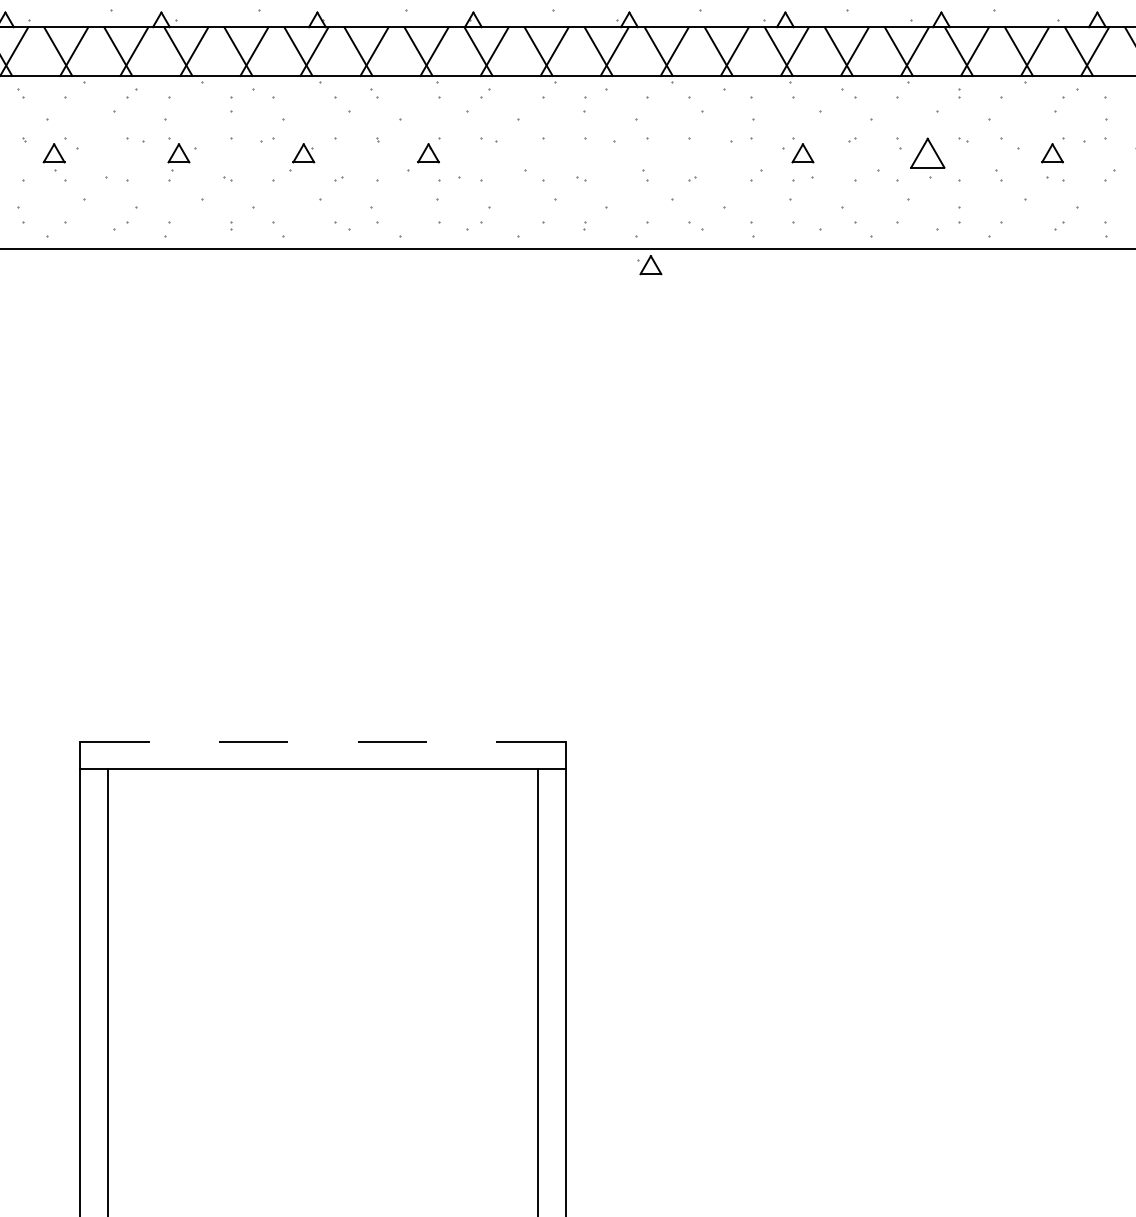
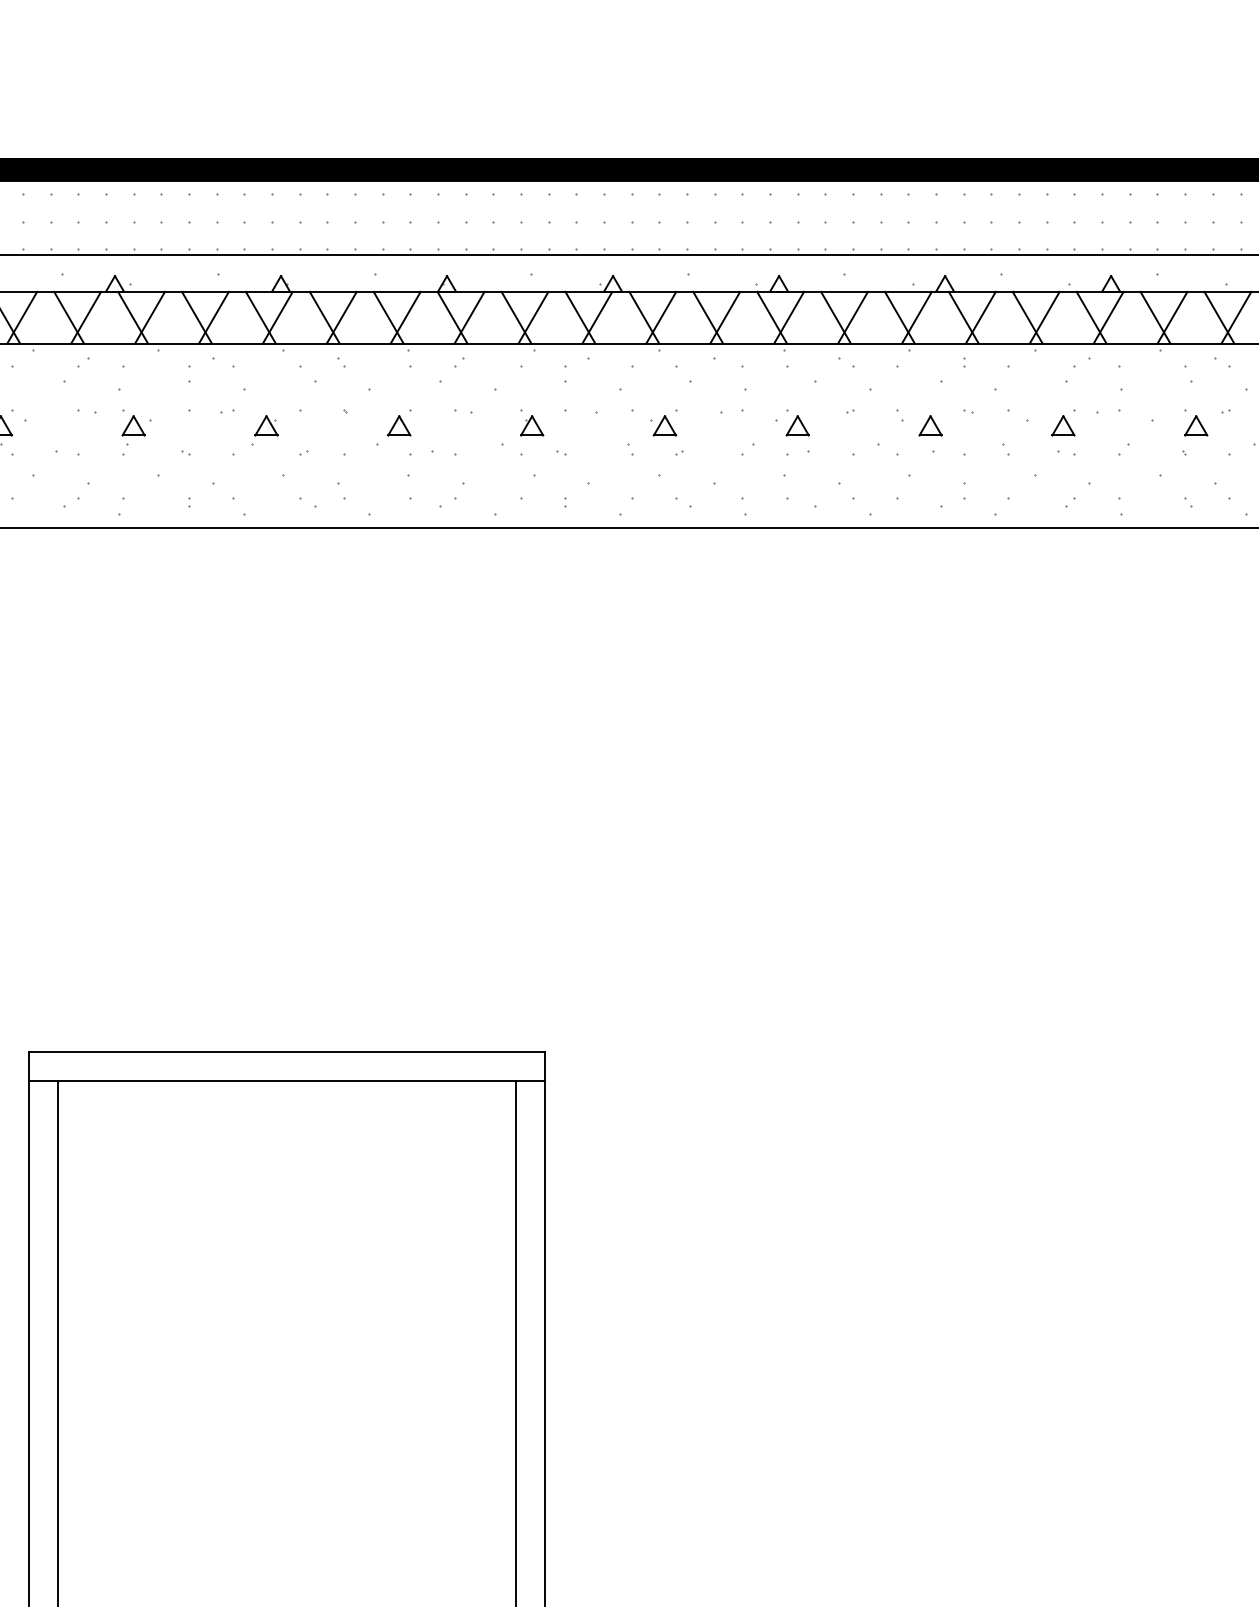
part: (553, 152) -> (532, 425), added
part: (927, 152) -> (930, 425), size x0.62
part: (649, 264) -> (663, 425), moved
line: (322, 741) -> (286, 1051), dashed -> solid

